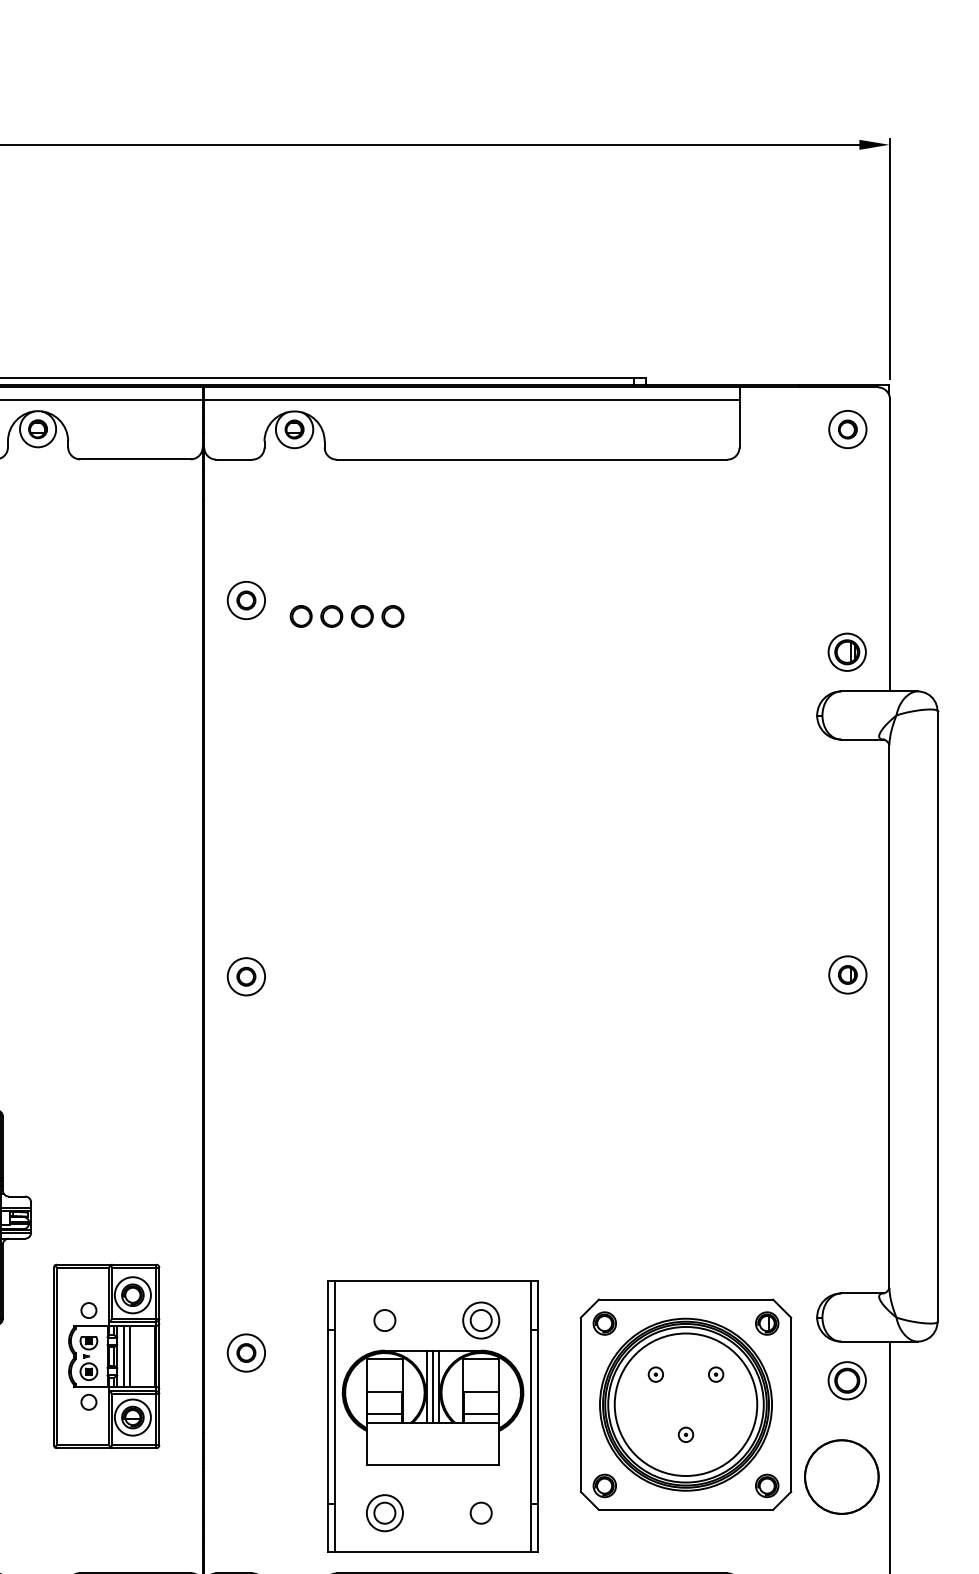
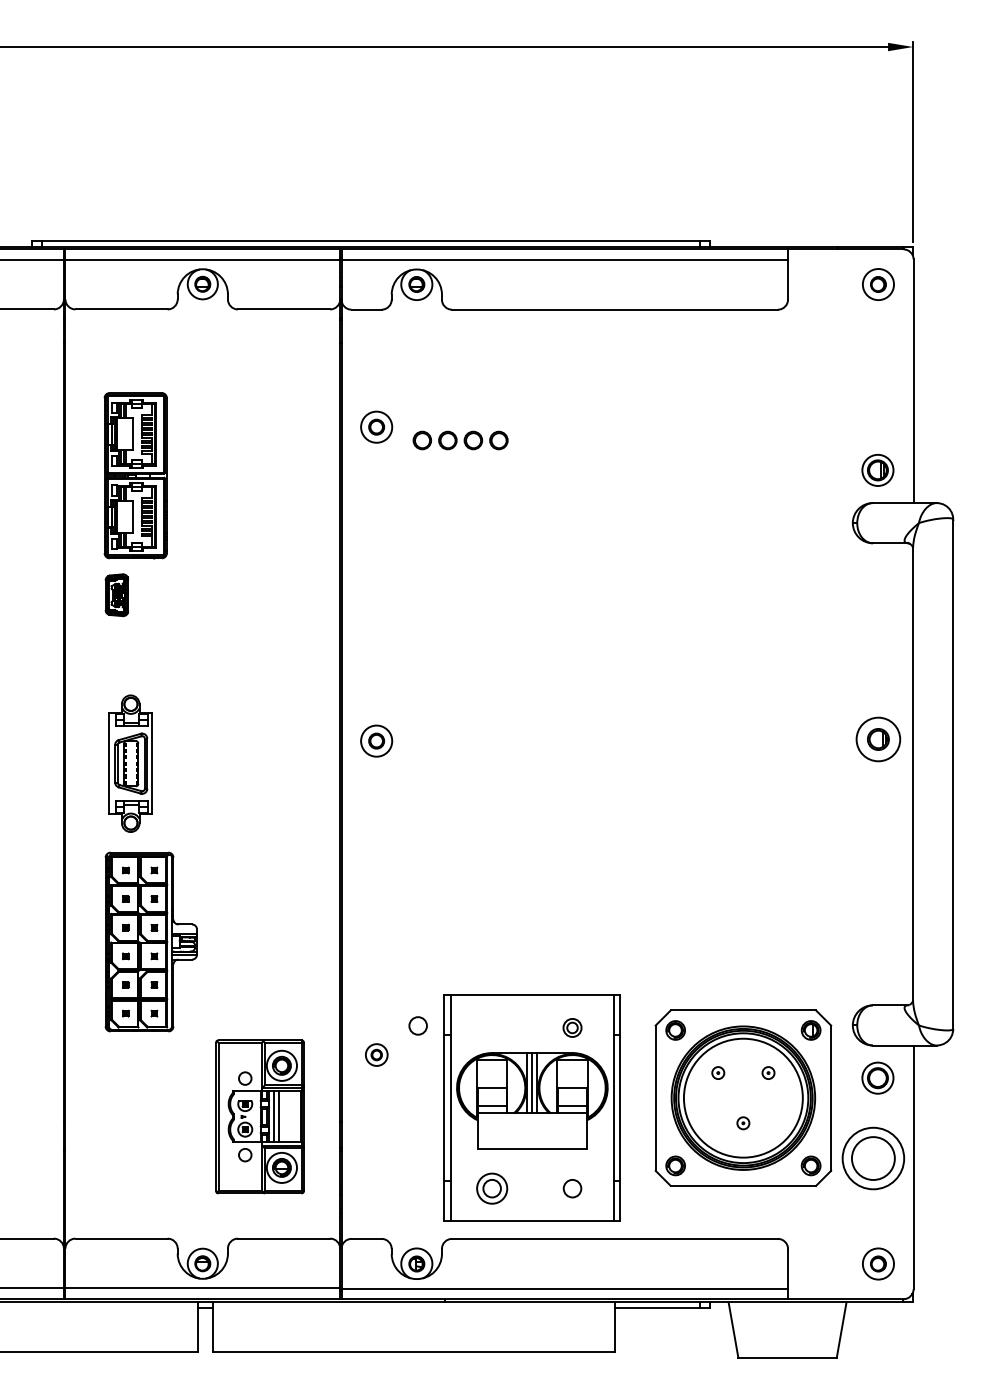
part: (847, 974) -> (878, 739), size x1.4
circle: (384, 1320) -> (417, 1025), moved
part: (481, 1320) -> (572, 1027), size x0.6
part: (246, 1352) -> (376, 1054), size x0.7
part: (106, 1355) -> (259, 1116), moved
circle: (841, 1477) -> (873, 1158), size x0.7

